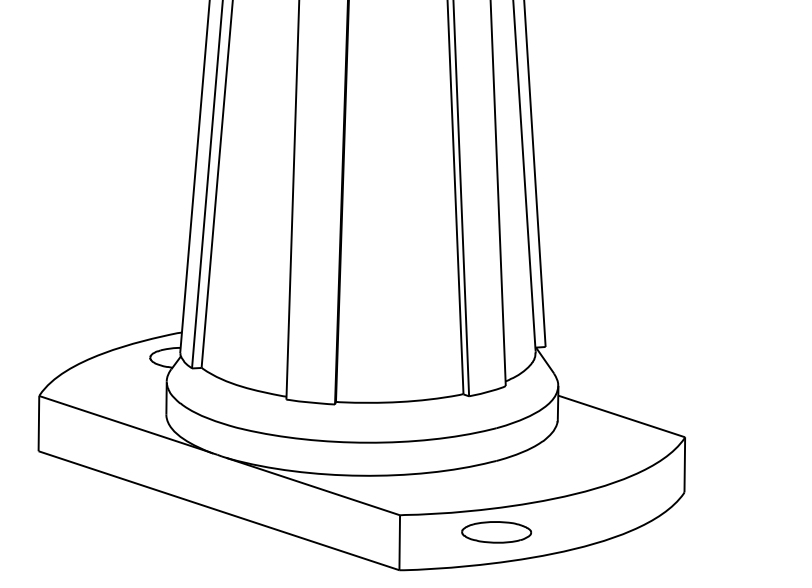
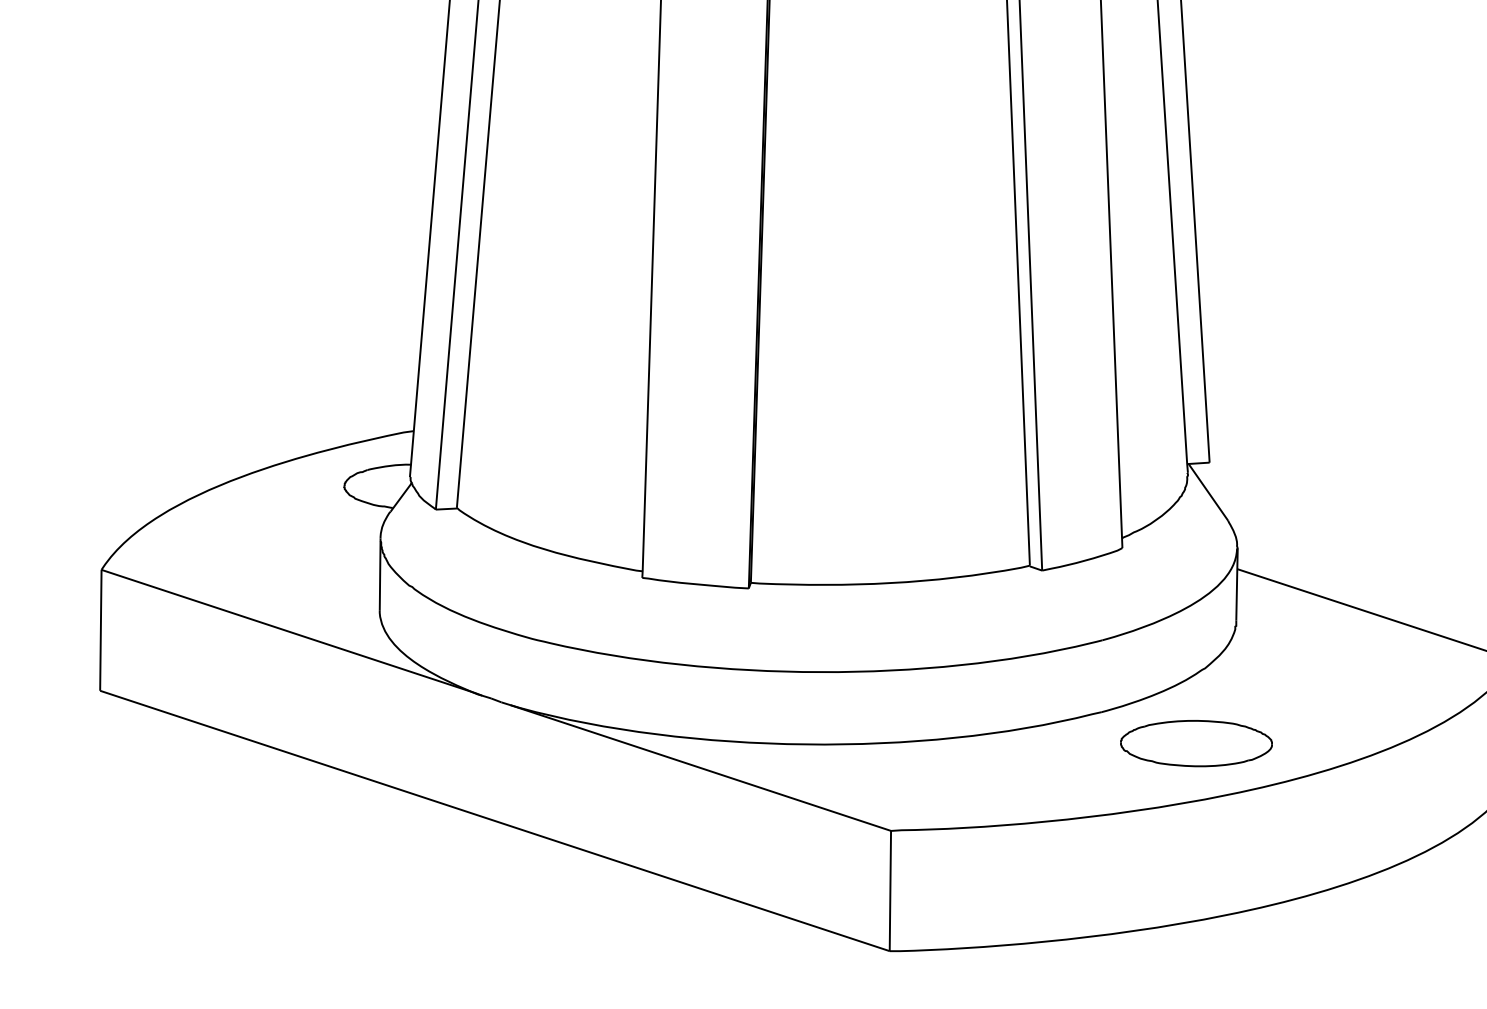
part: (496, 532) -> (1196, 743), moved

